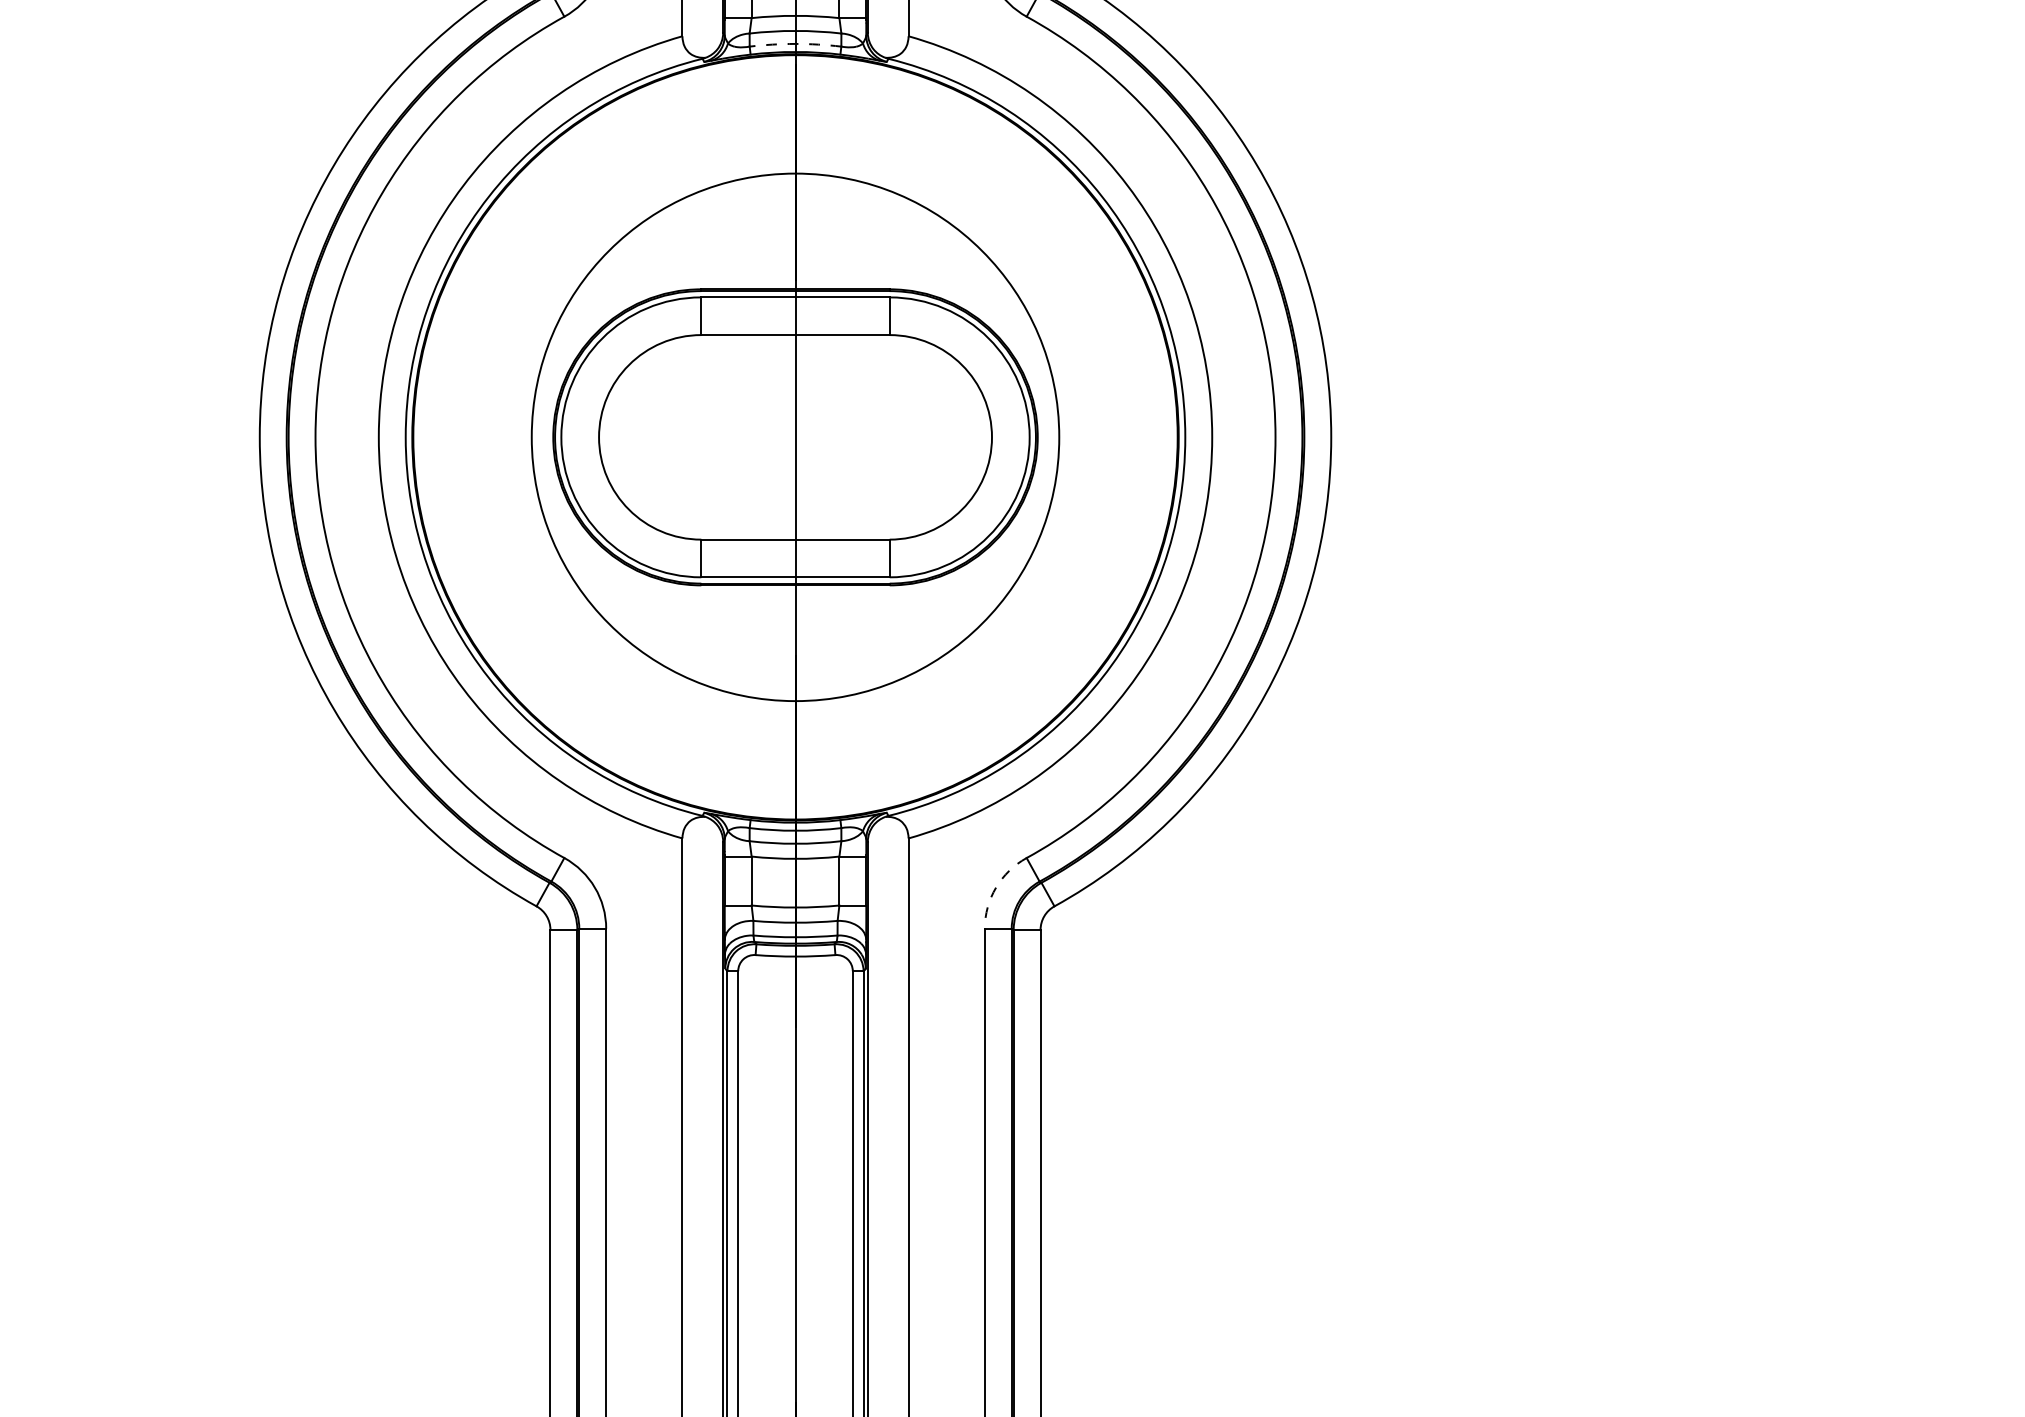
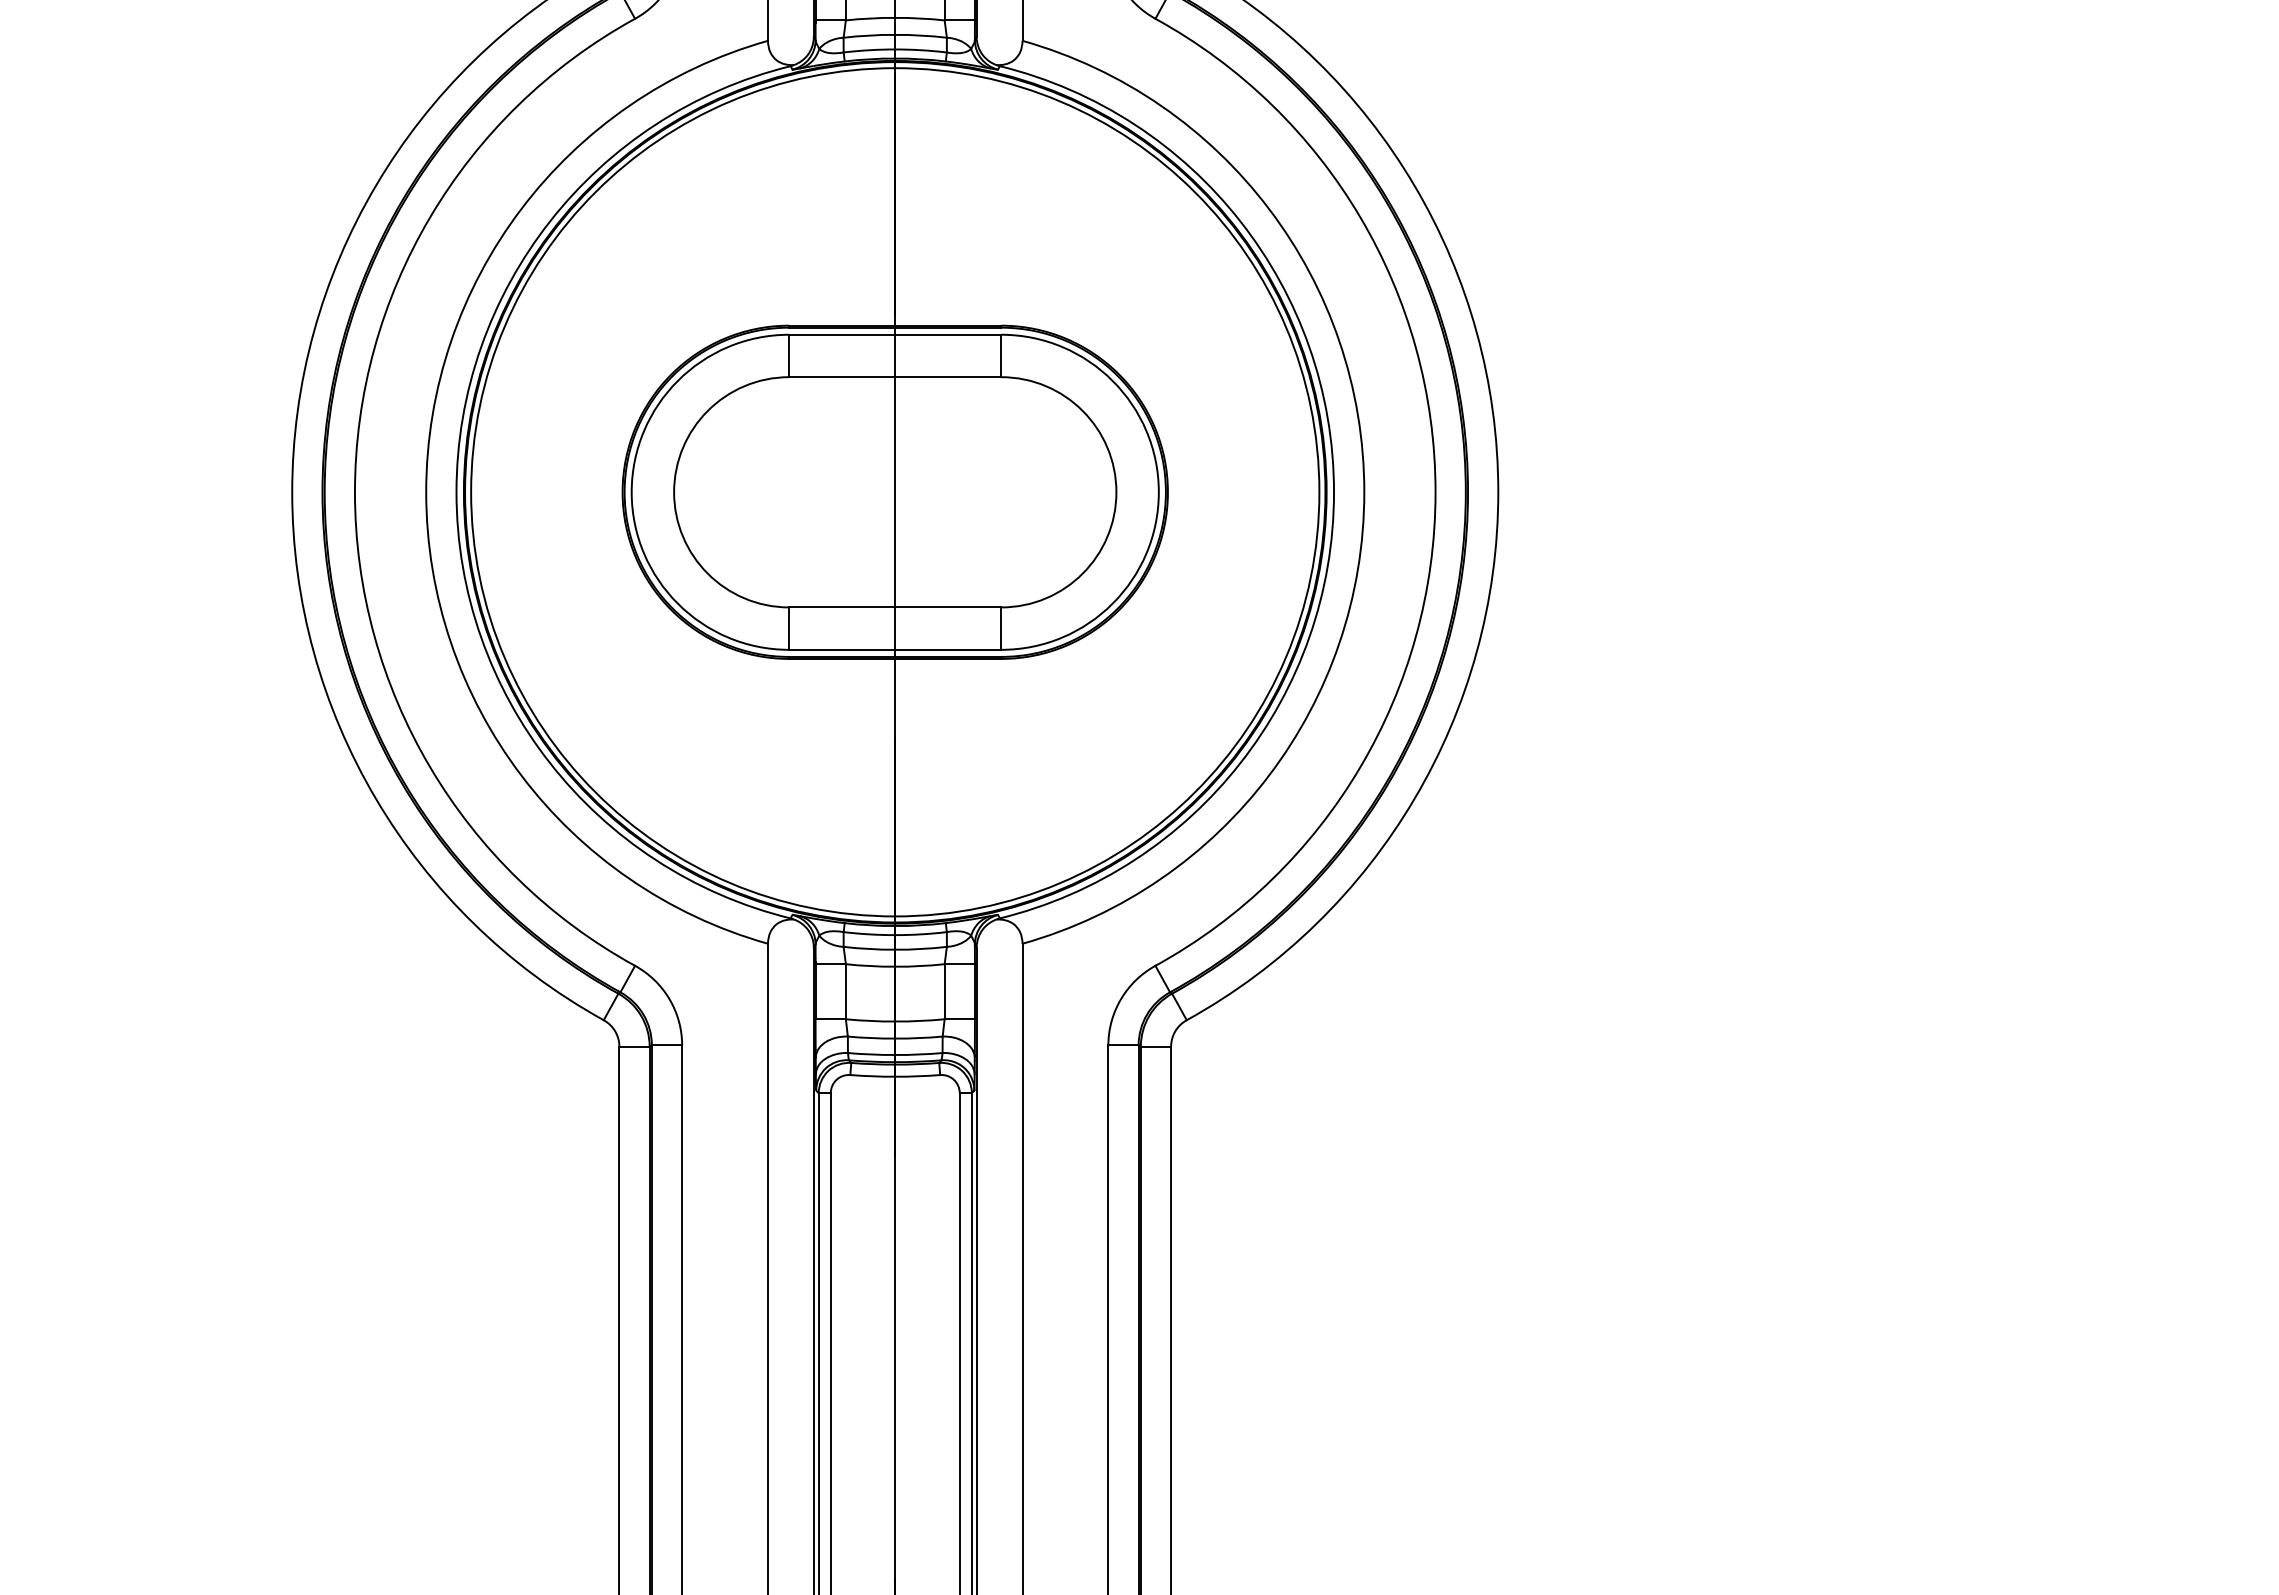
arc: (795, 43) -> (895, 49), dashed -> solid
circle: (795, 437) -> (895, 492), size x1.43
arc: (996, 887) -> (1121, 999), dashed -> solid

